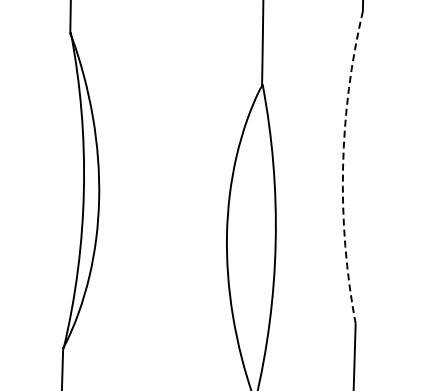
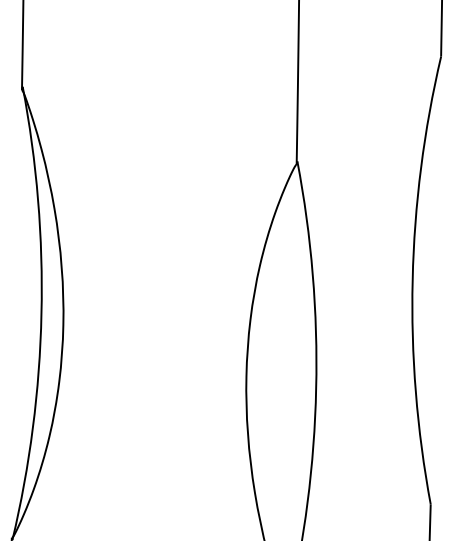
arc: (343, 167) -> (413, 280), dashed -> solid

